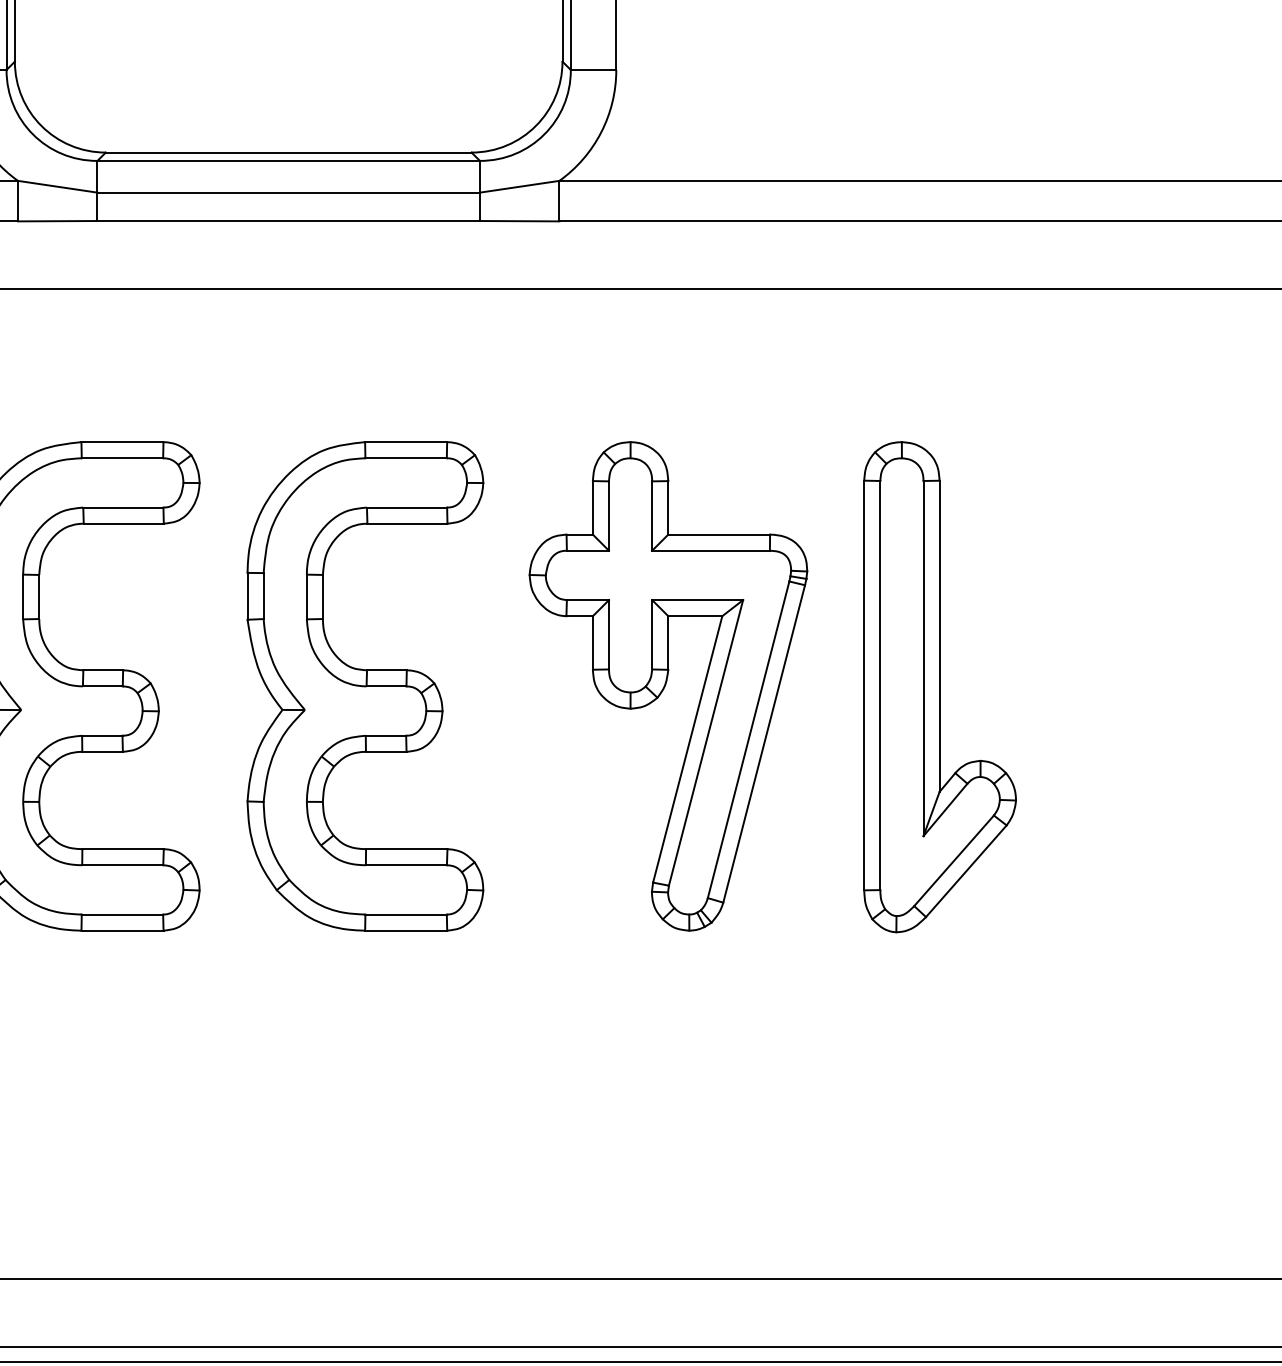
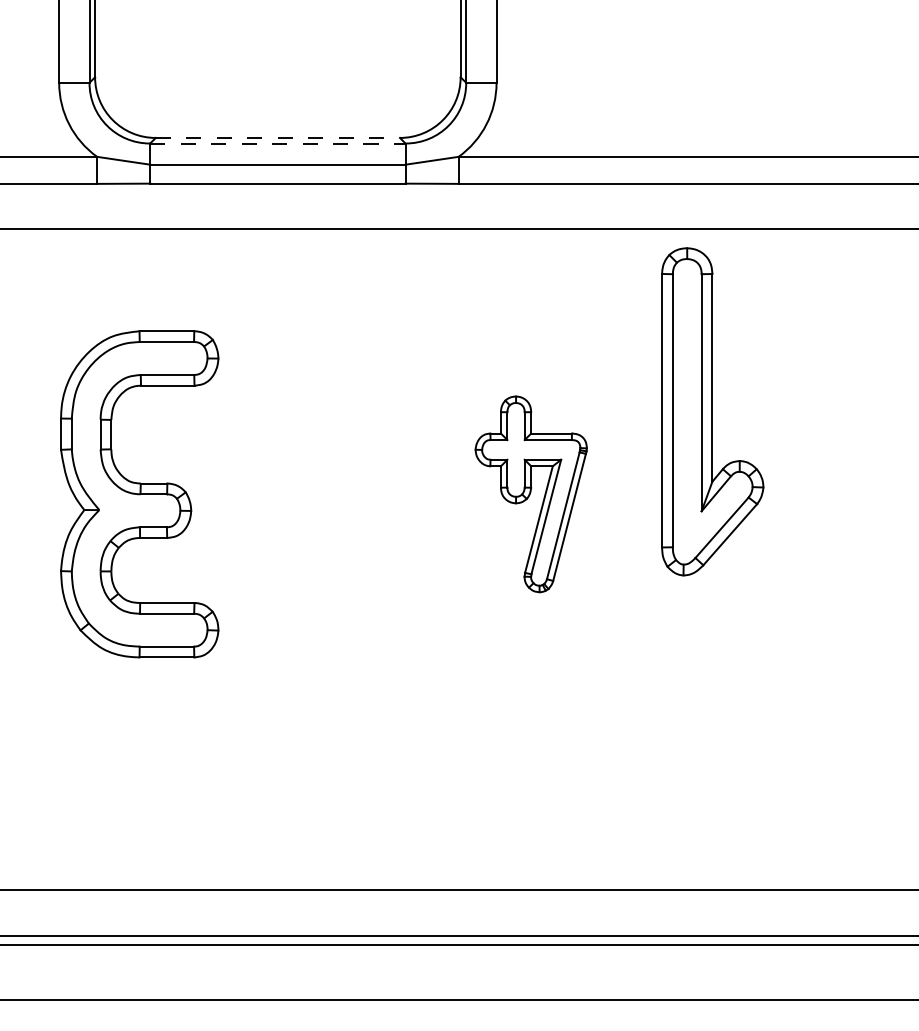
line: (289, 151) -> (278, 137), solid -> dashed
line: (288, 160) -> (277, 143), solid -> dashed
part: (364, 686) -> (328, 494), removed
part: (667, 686) -> (530, 494), size x0.6
part: (939, 686) -> (712, 411), moved

